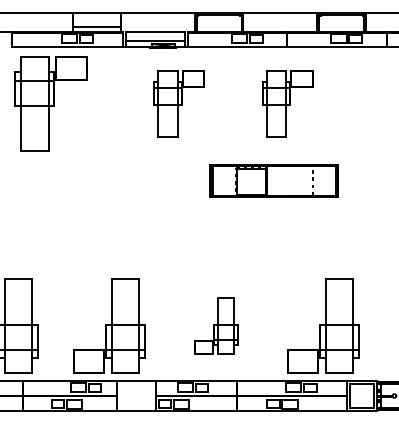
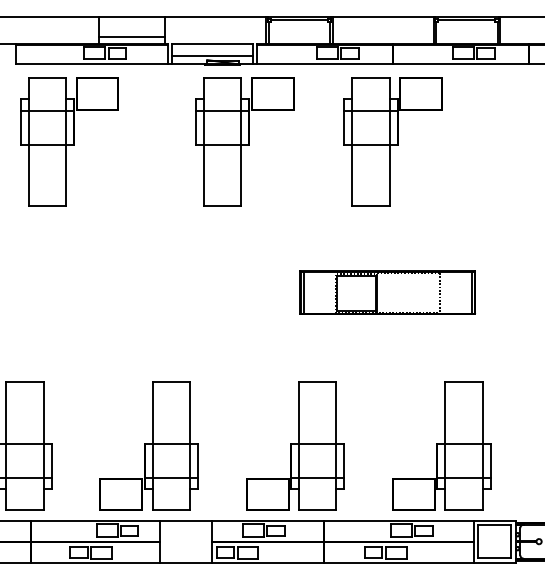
part: (179, 103) -> (244, 141), size x1.43
part: (287, 103) -> (392, 141), size x1.43
part: (274, 180) -> (387, 292), moved
part: (216, 325) -> (295, 445), size x1.67

